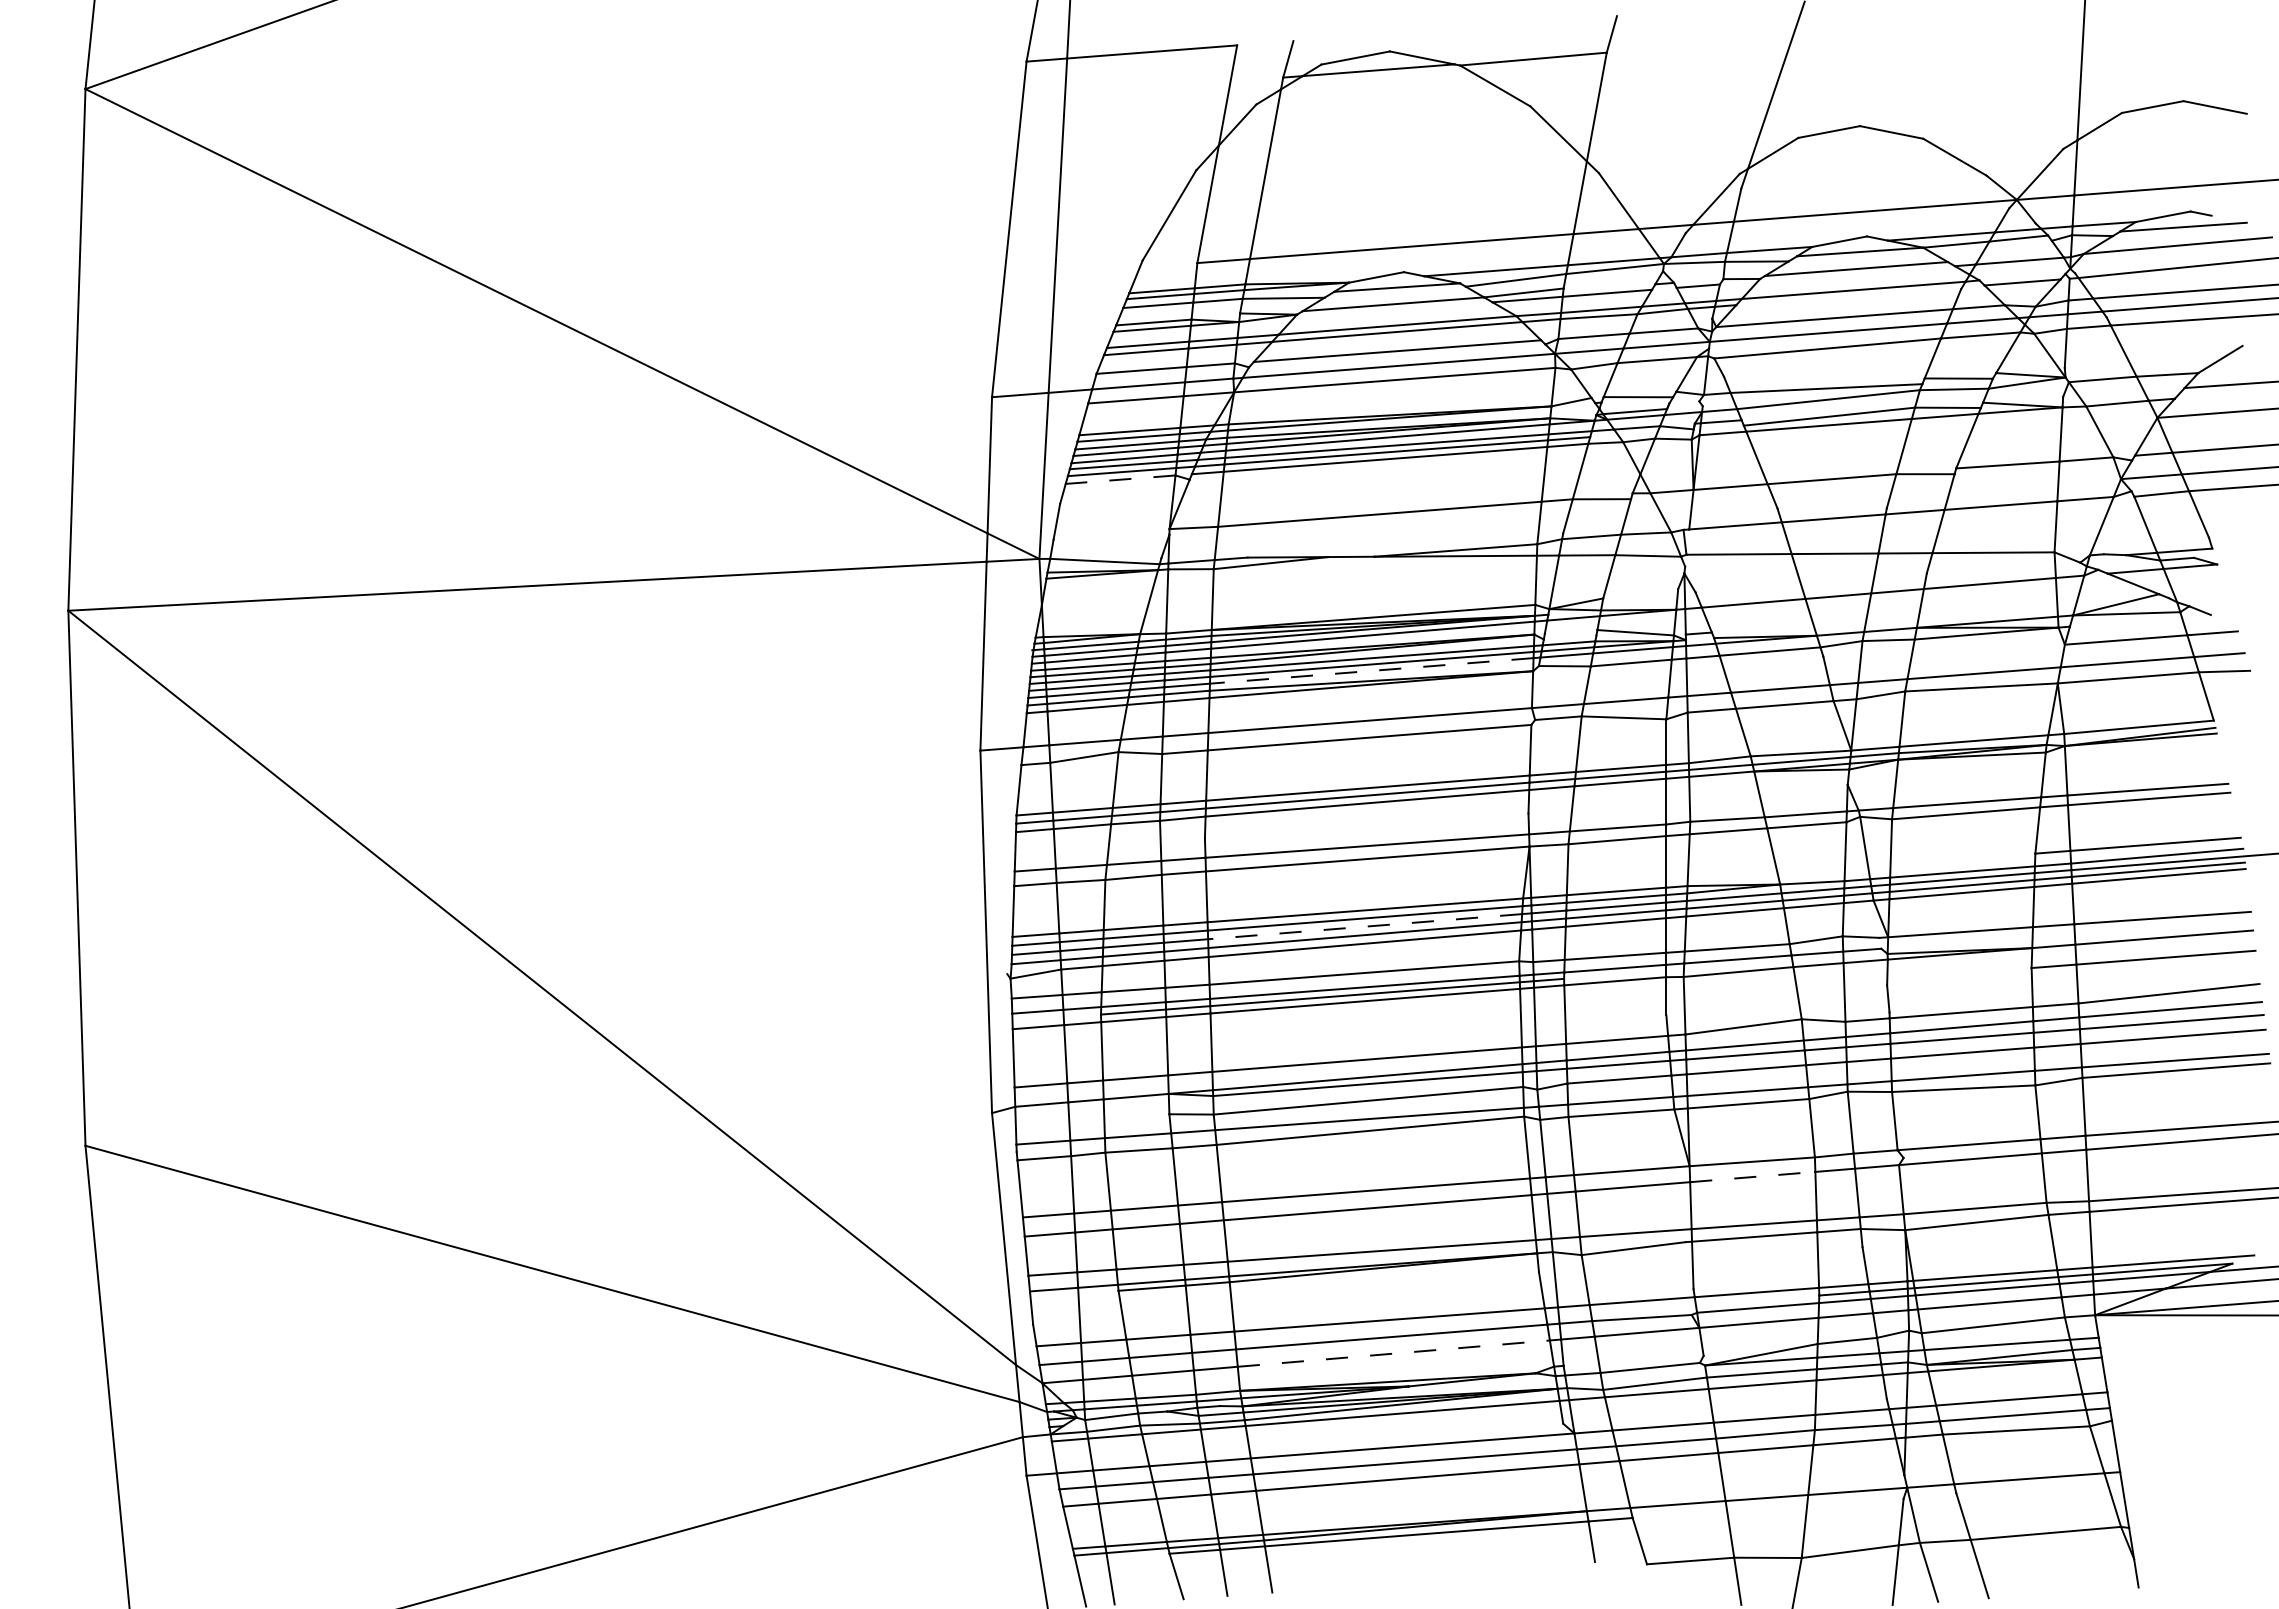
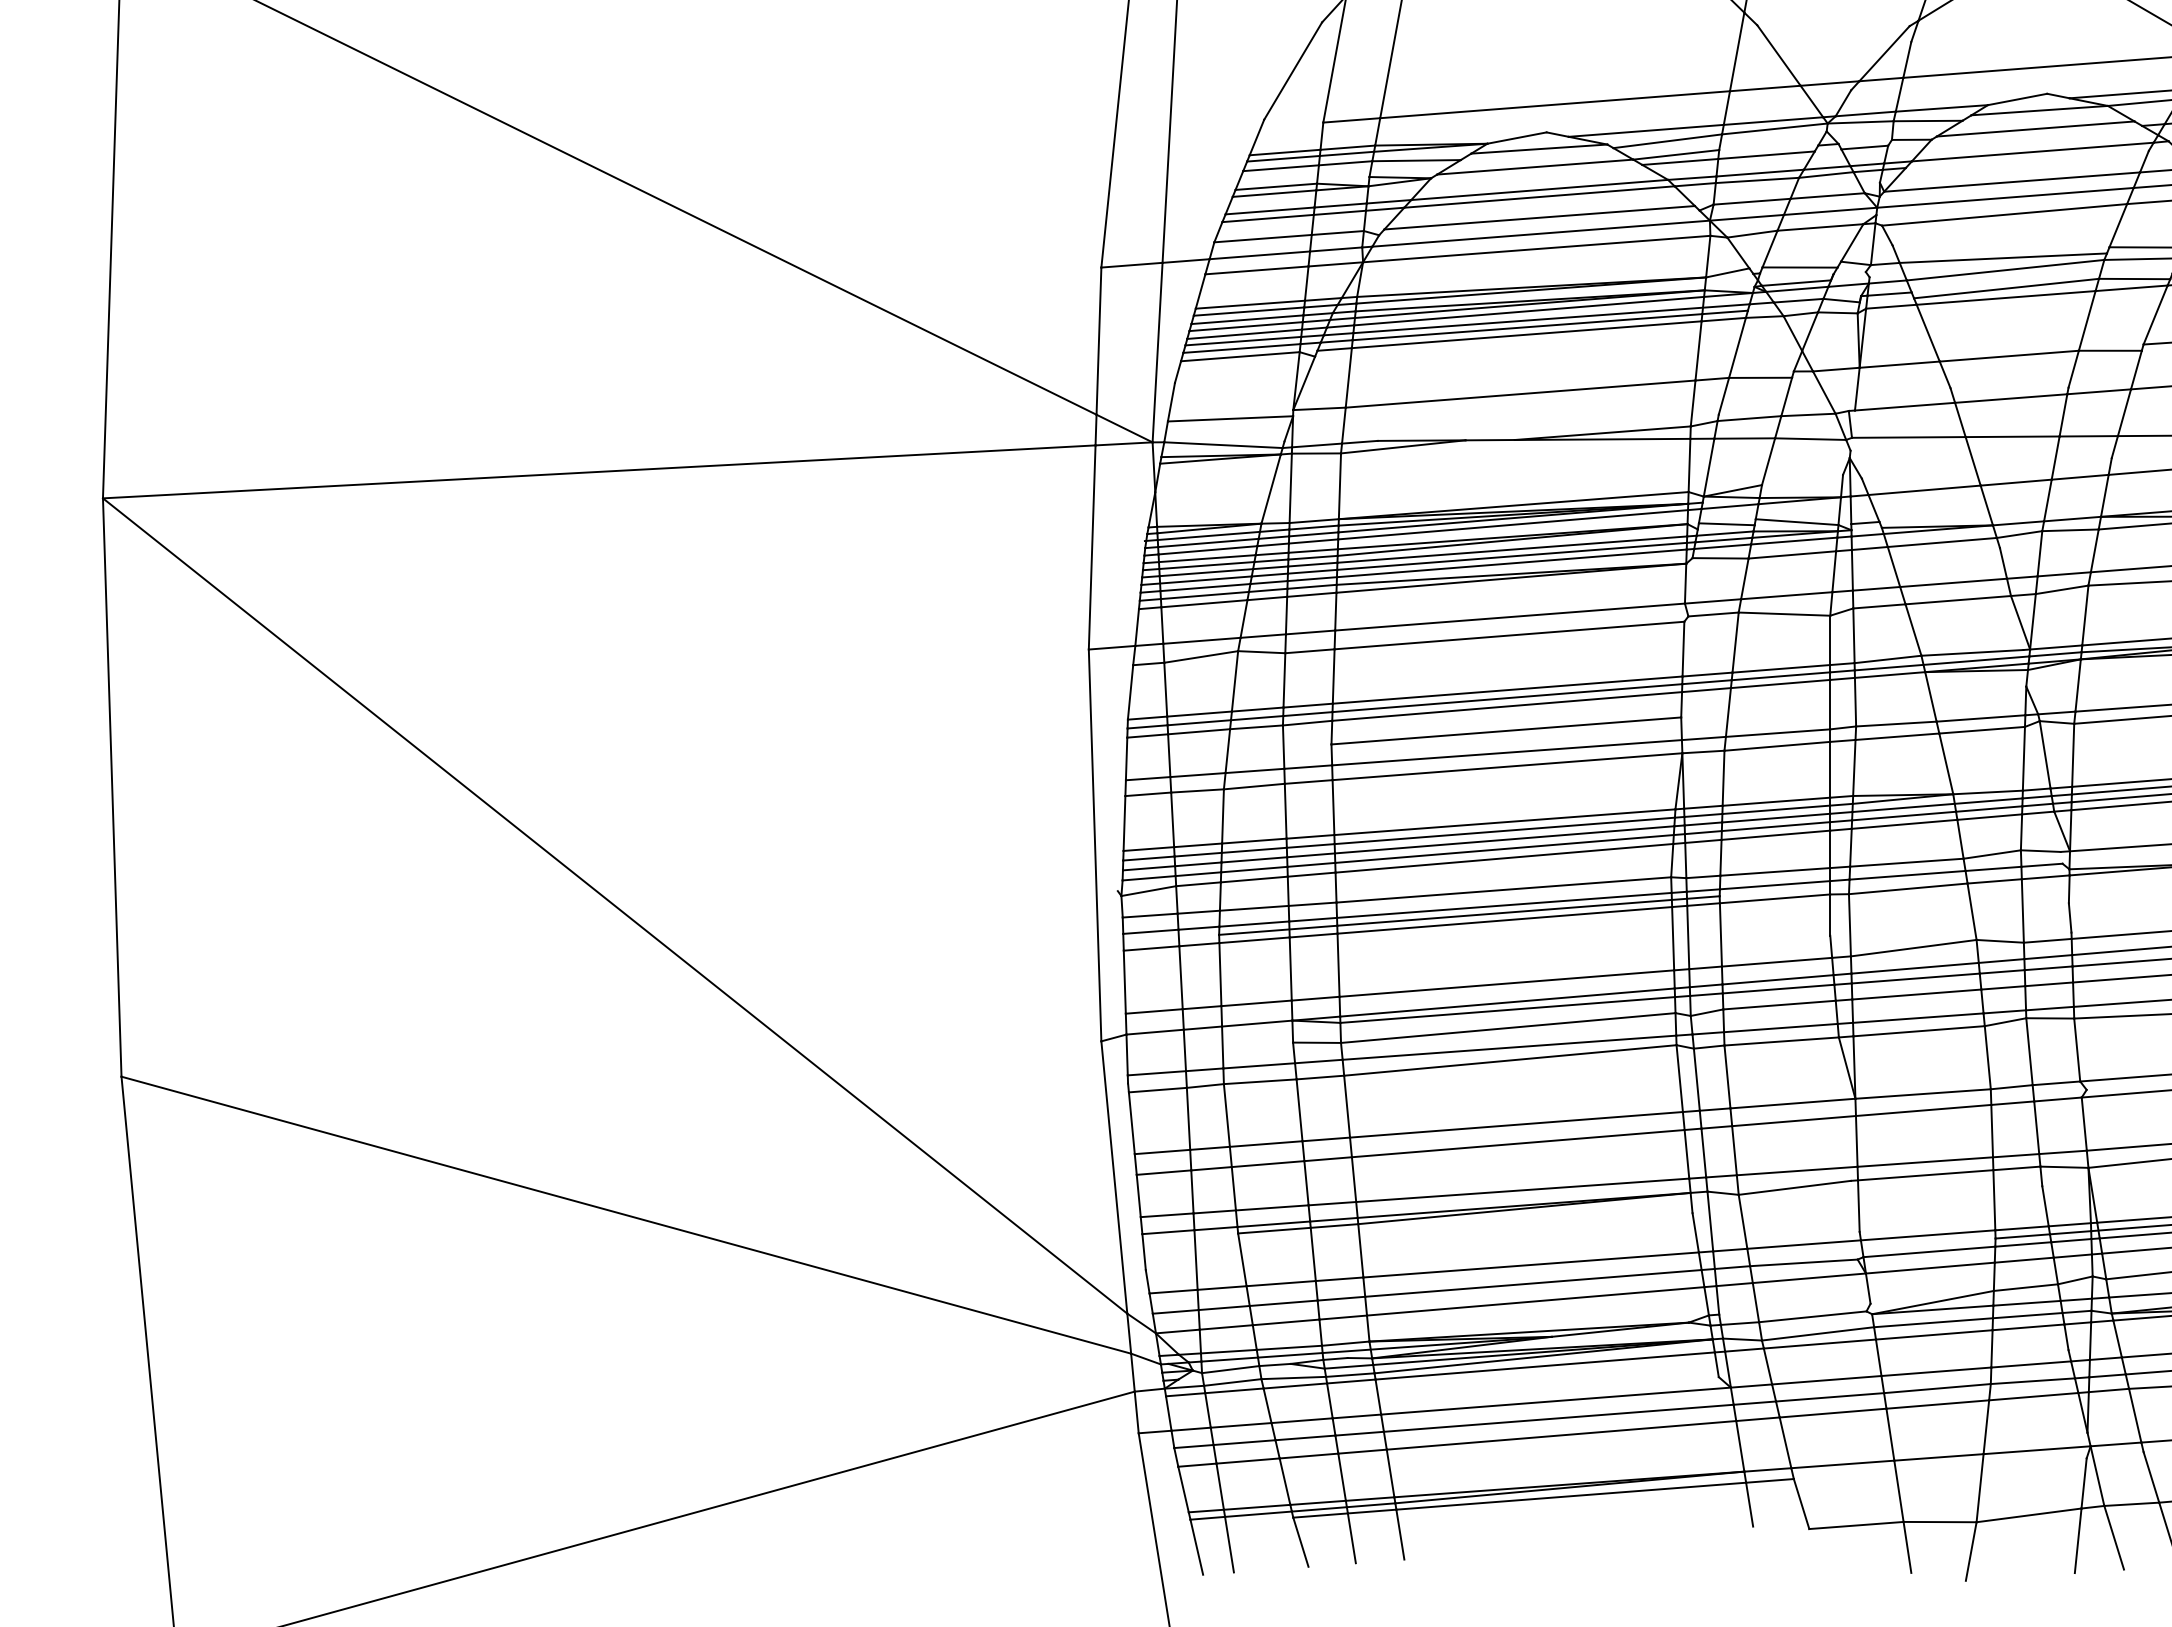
line: (1120, 479) -> (1240, 356), dashed -> solid
line: (1111, 536) -> (1230, 418), added
line: (1570, 634) -> (1726, 524), added
line: (1371, 670) -> (1511, 562), dashed -> solid
line: (1366, 825) -> (1506, 730), added
line: (1365, 926) -> (1505, 839), dashed -> solid
line: (1752, 1177) -> (1923, 1110), dashed -> solid
line: (1393, 1353) -> (1535, 1301), dashed -> solid

